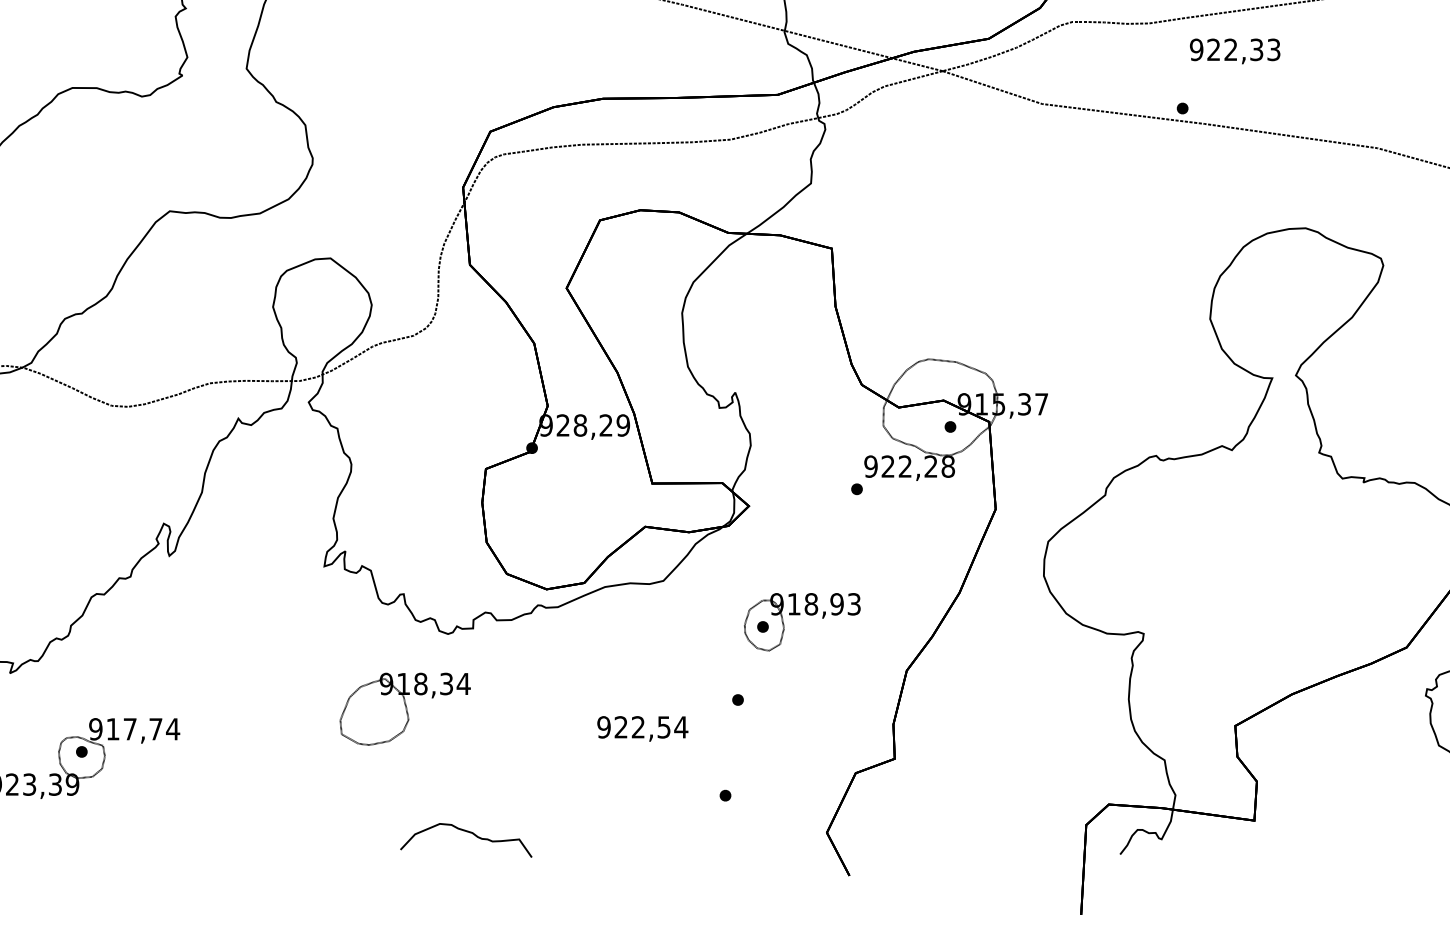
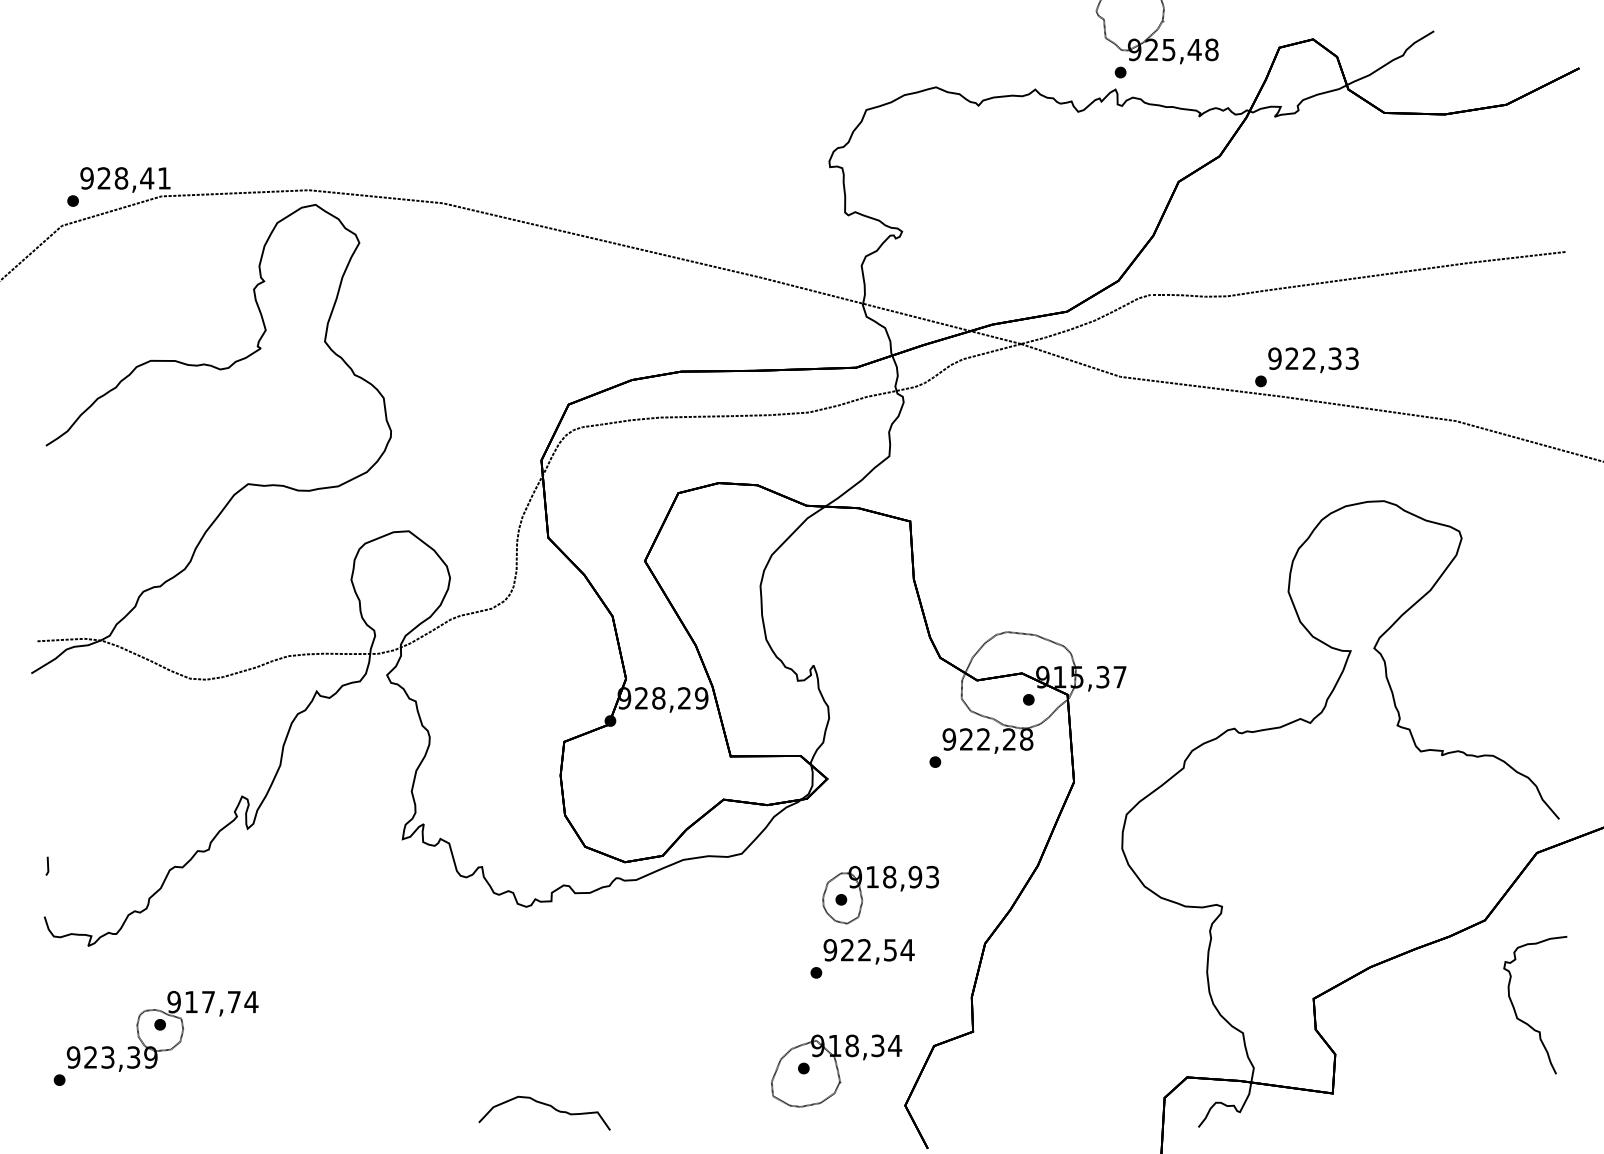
text: (1235, 51) -> (1313, 360), moved
part: (405, 708) -> (836, 1070), moved
text: (642, 728) -> (868, 951), moved

